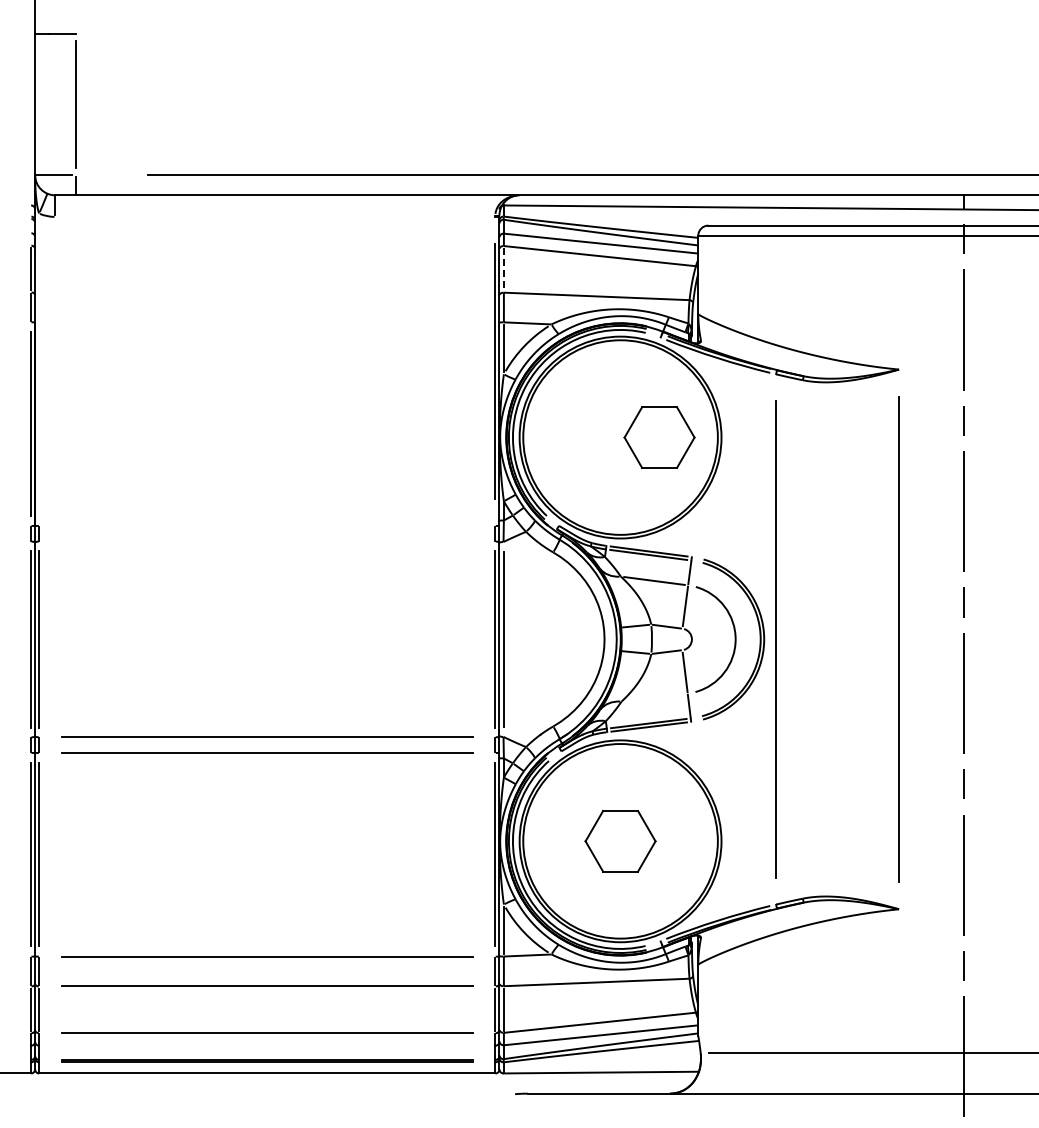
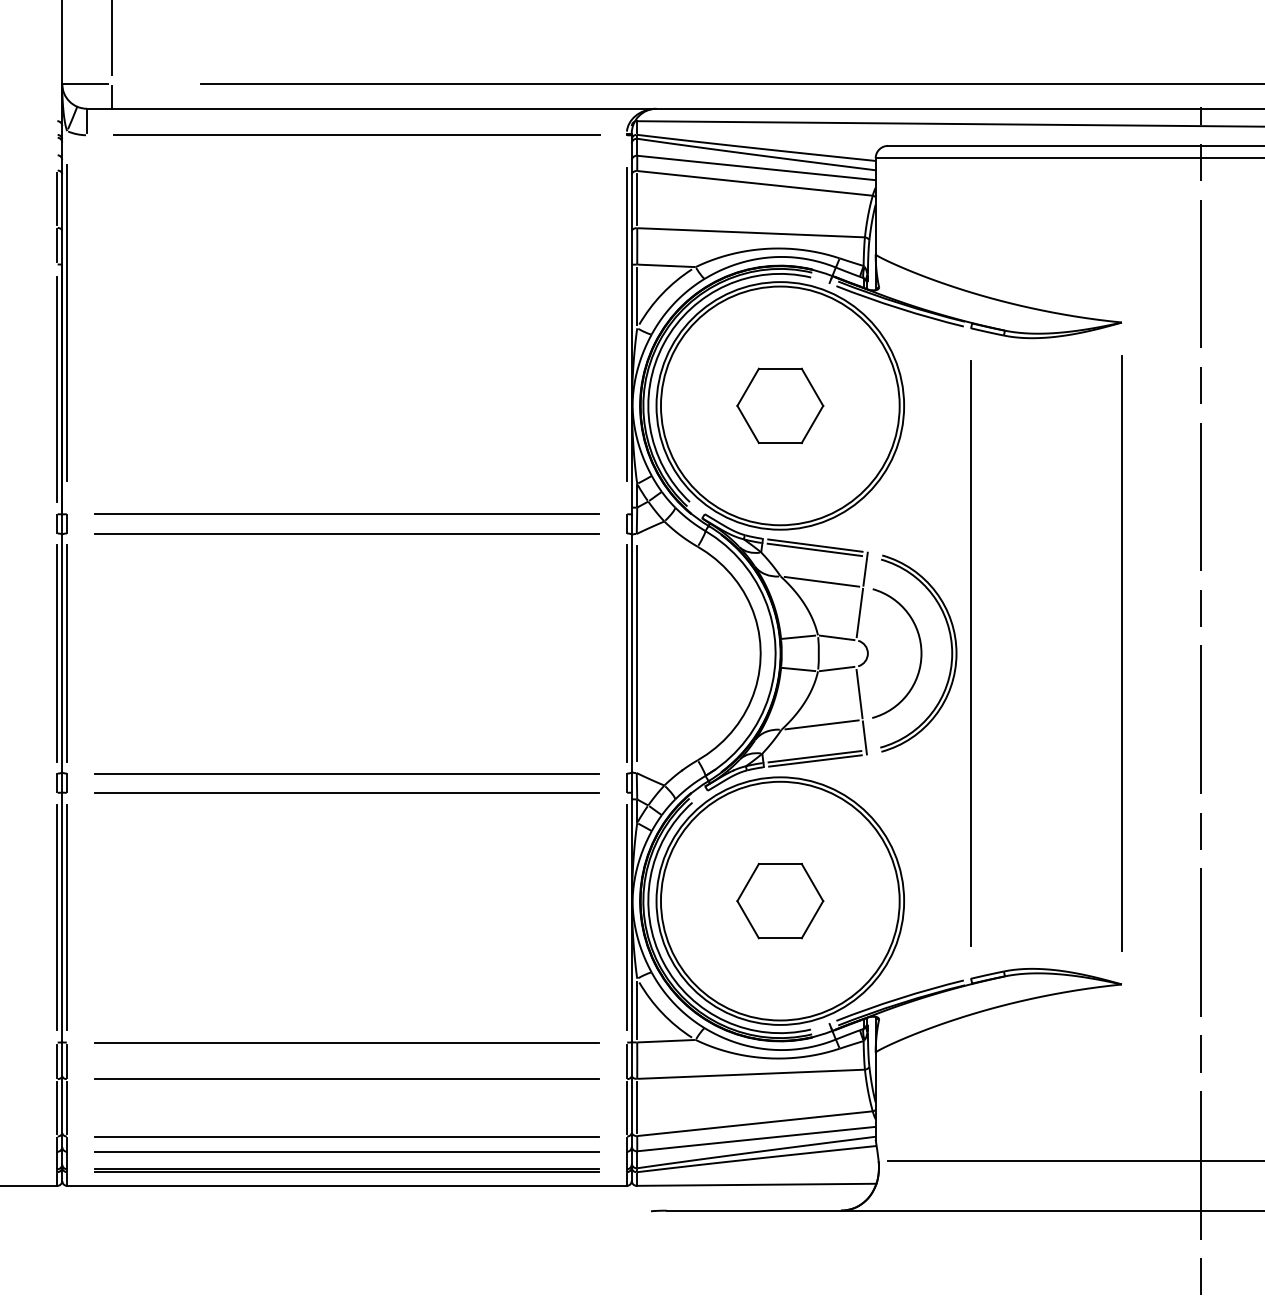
line: (274, 216) -> (355, 134), added
line: (503, 269) -> (636, 199), dashed -> solid
line: (39, 369) -> (67, 322), added
part: (659, 437) -> (780, 405), moved
line: (267, 525) -> (347, 513), added
line: (266, 541) -> (346, 533), added
line: (654, 697) -> (821, 724), added
line: (266, 1045) -> (346, 1151), added

